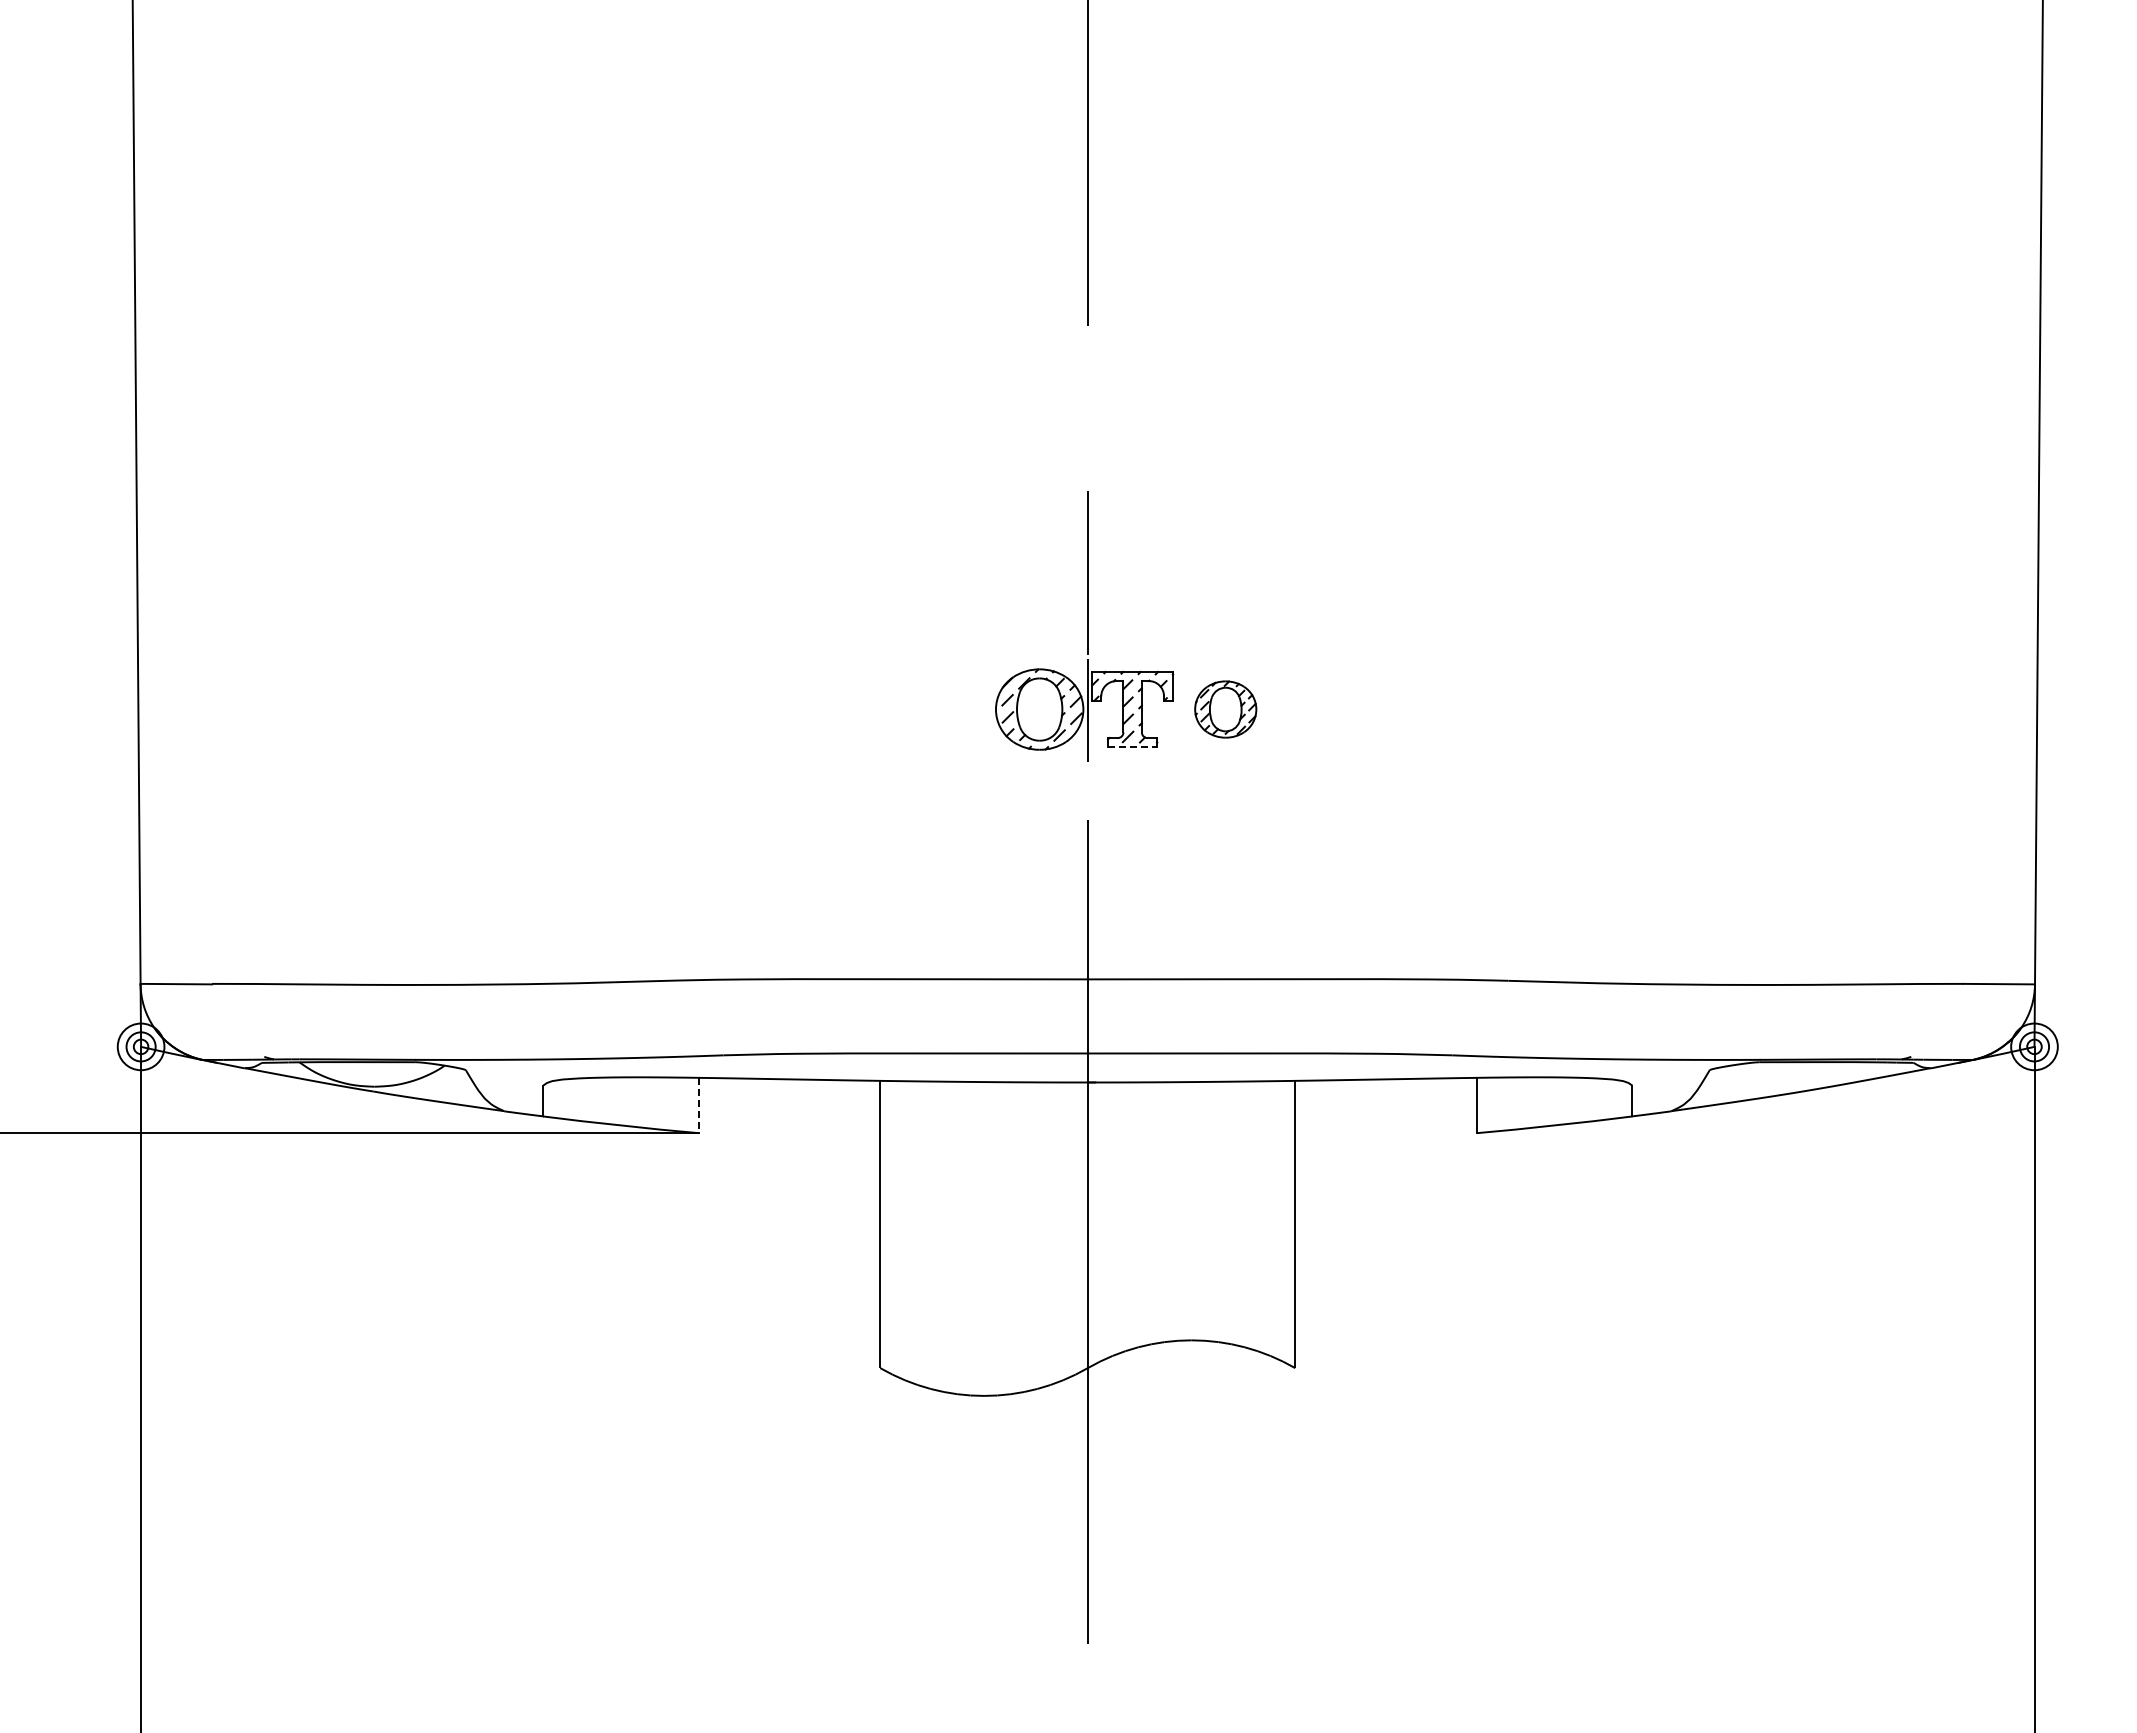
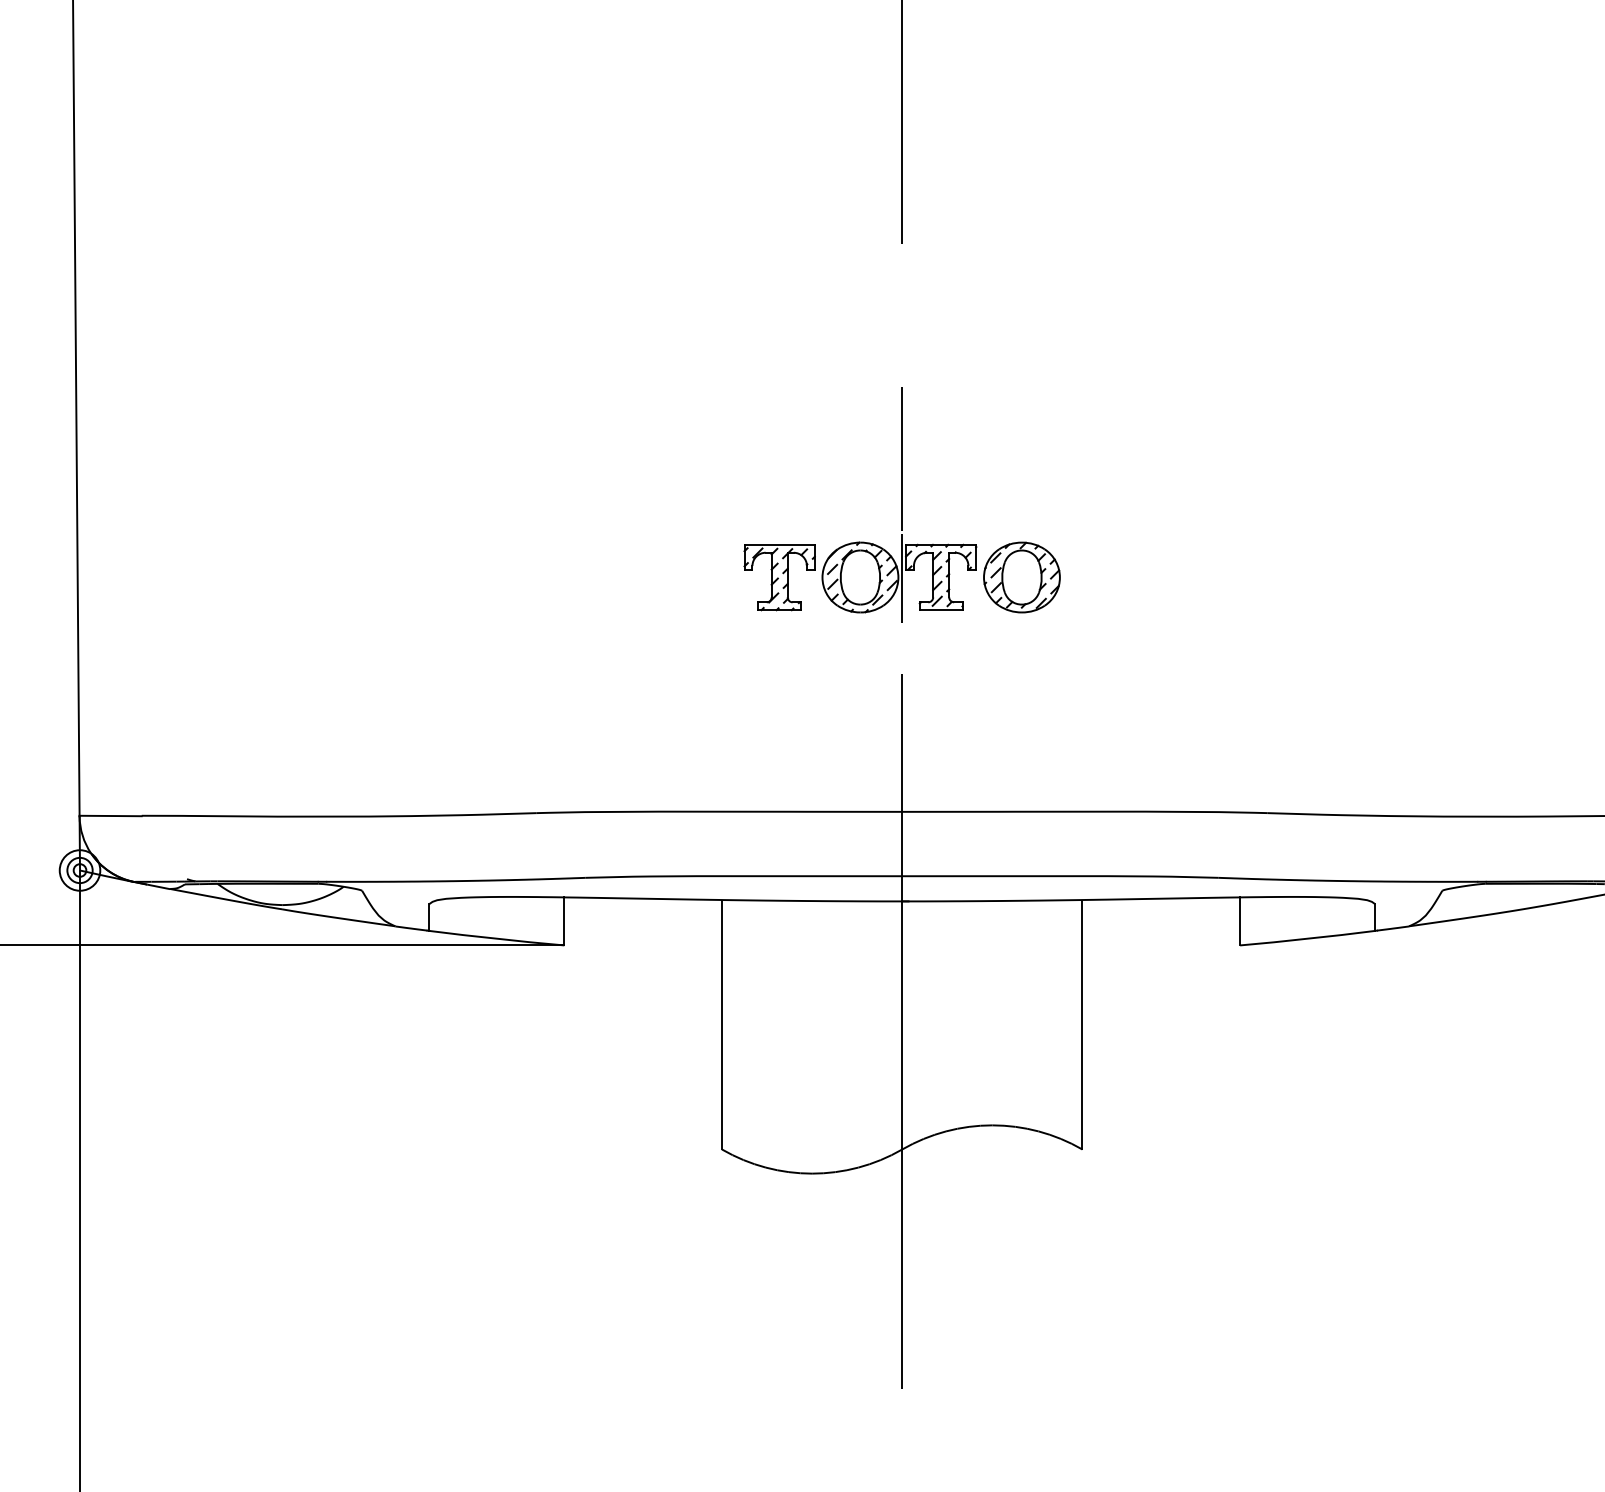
part: (946, 709) -> (779, 577), added
part: (1225, 709) -> (1021, 577), size x1.43
line: (1132, 747) -> (941, 610), dashed -> solid
line: (698, 1105) -> (564, 921), dashed -> solid

